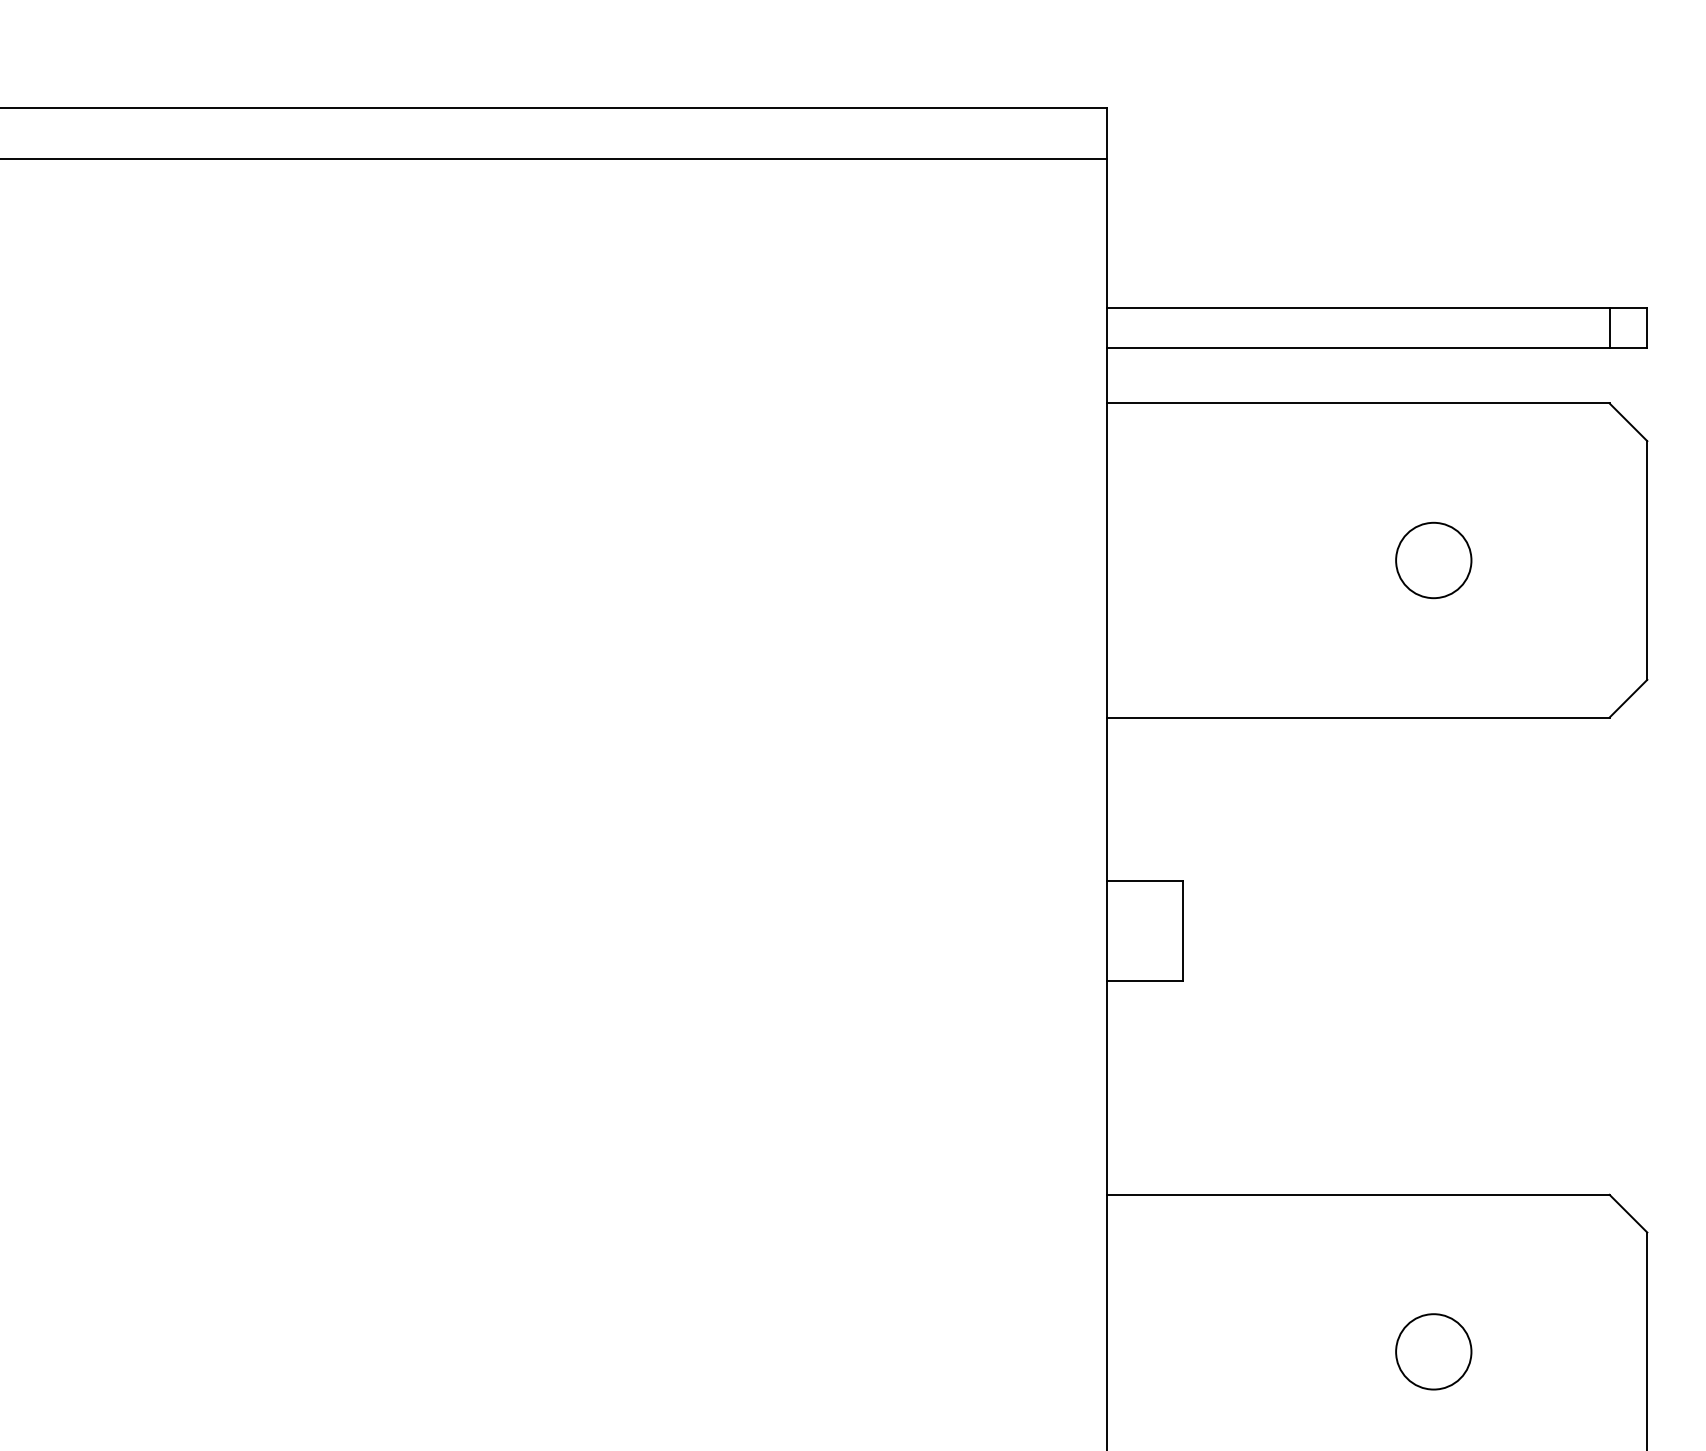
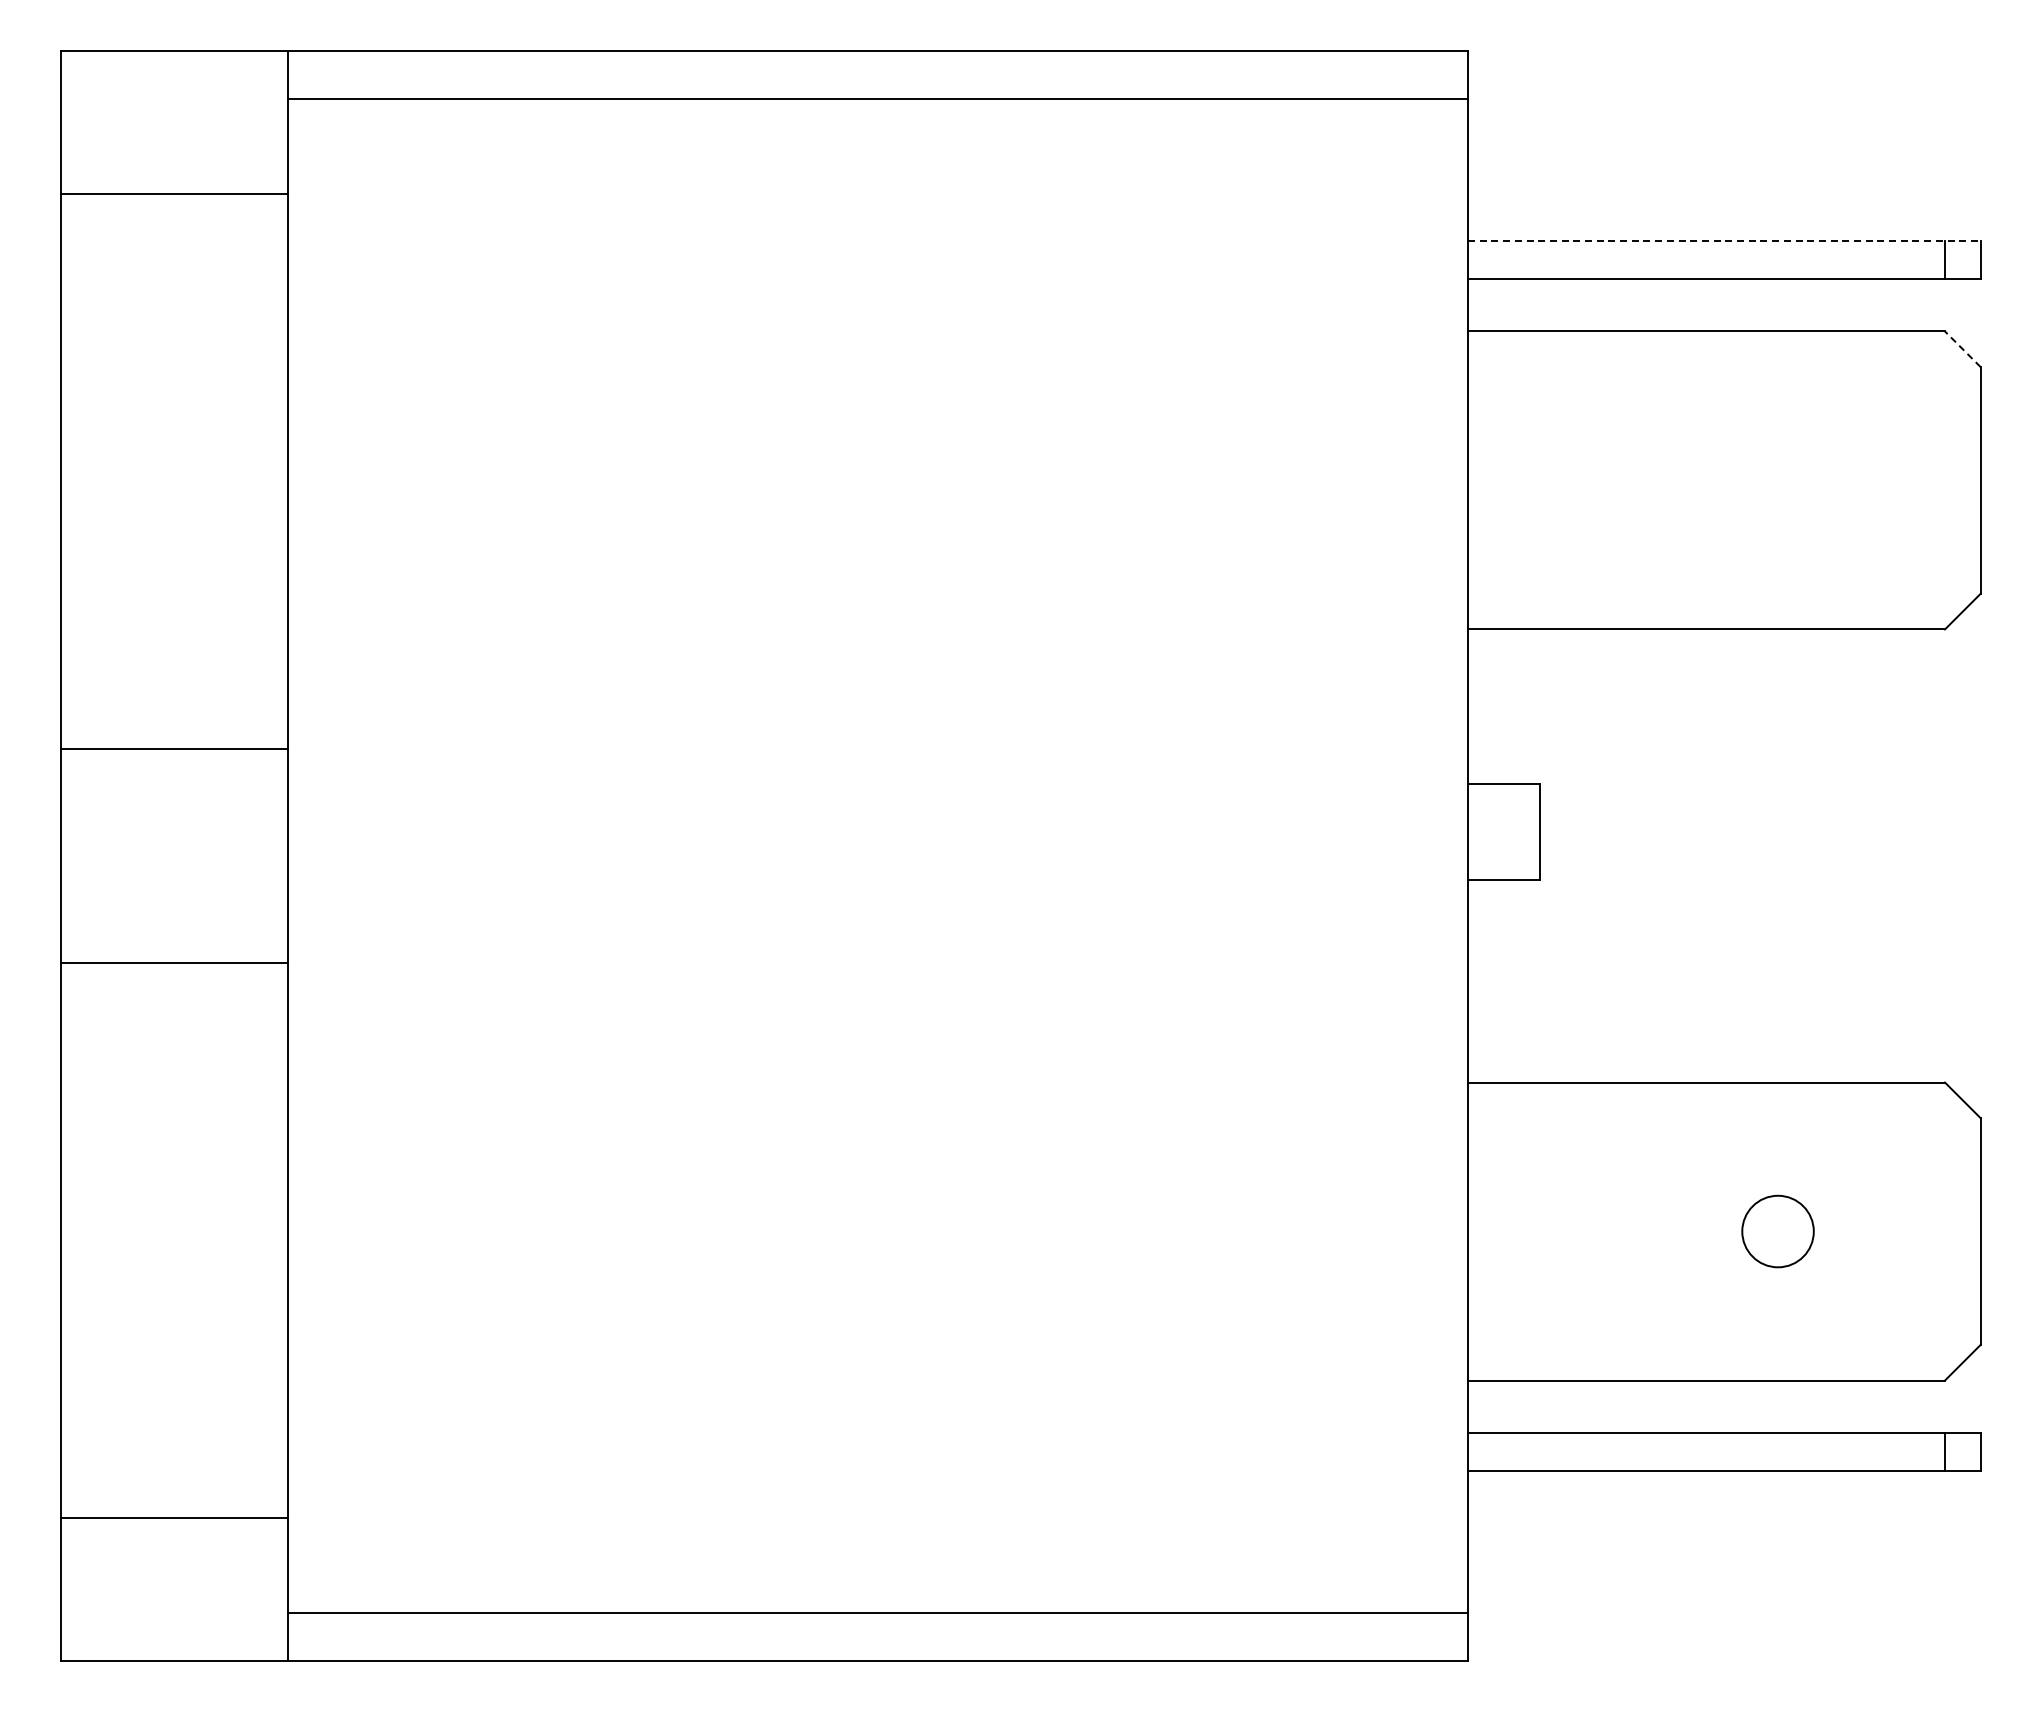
line: (1377, 307) -> (1724, 240), solid -> dashed
line: (1628, 421) -> (1962, 348), solid -> dashed
circle: (1433, 560) -> (1777, 480), removed

